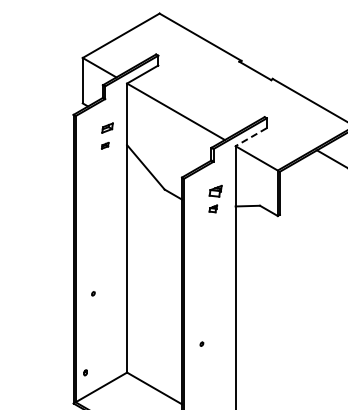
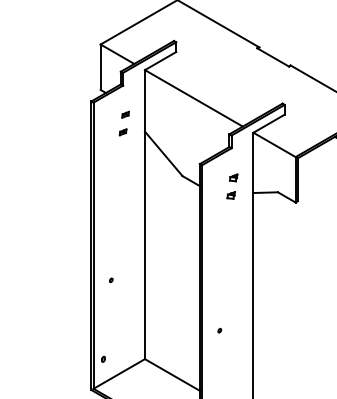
part: (107, 128) -> (125, 115), size x0.62
line: (250, 137) -> (268, 124), dashed -> solid
part: (215, 191) -> (233, 178), size x0.62

